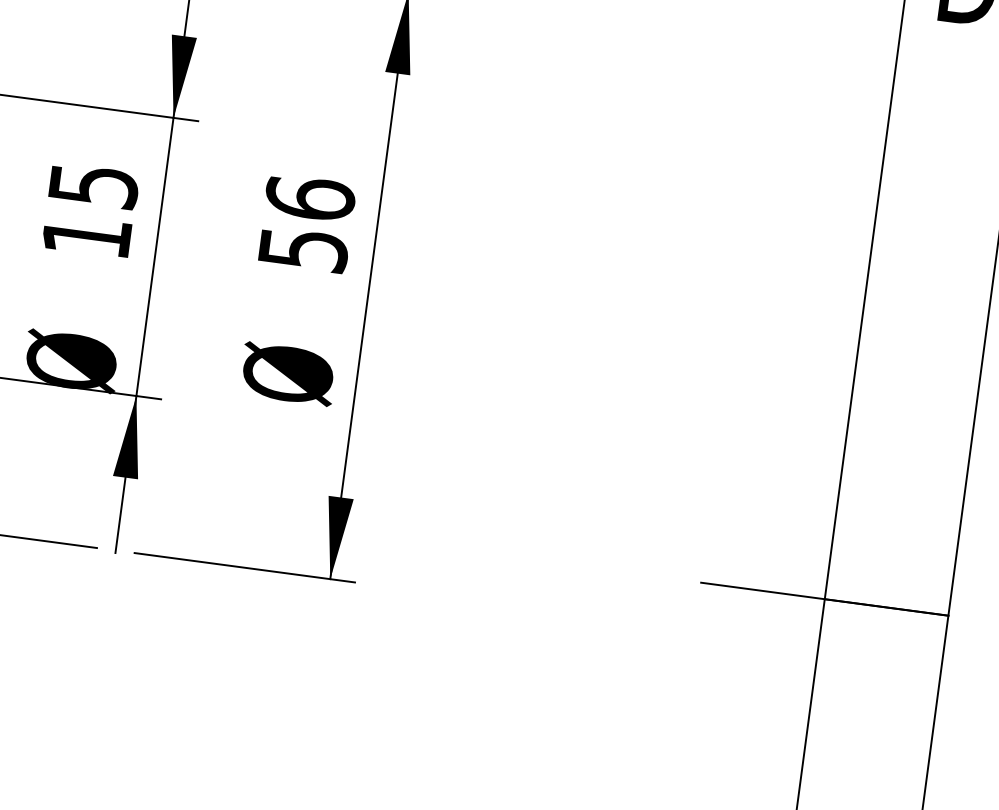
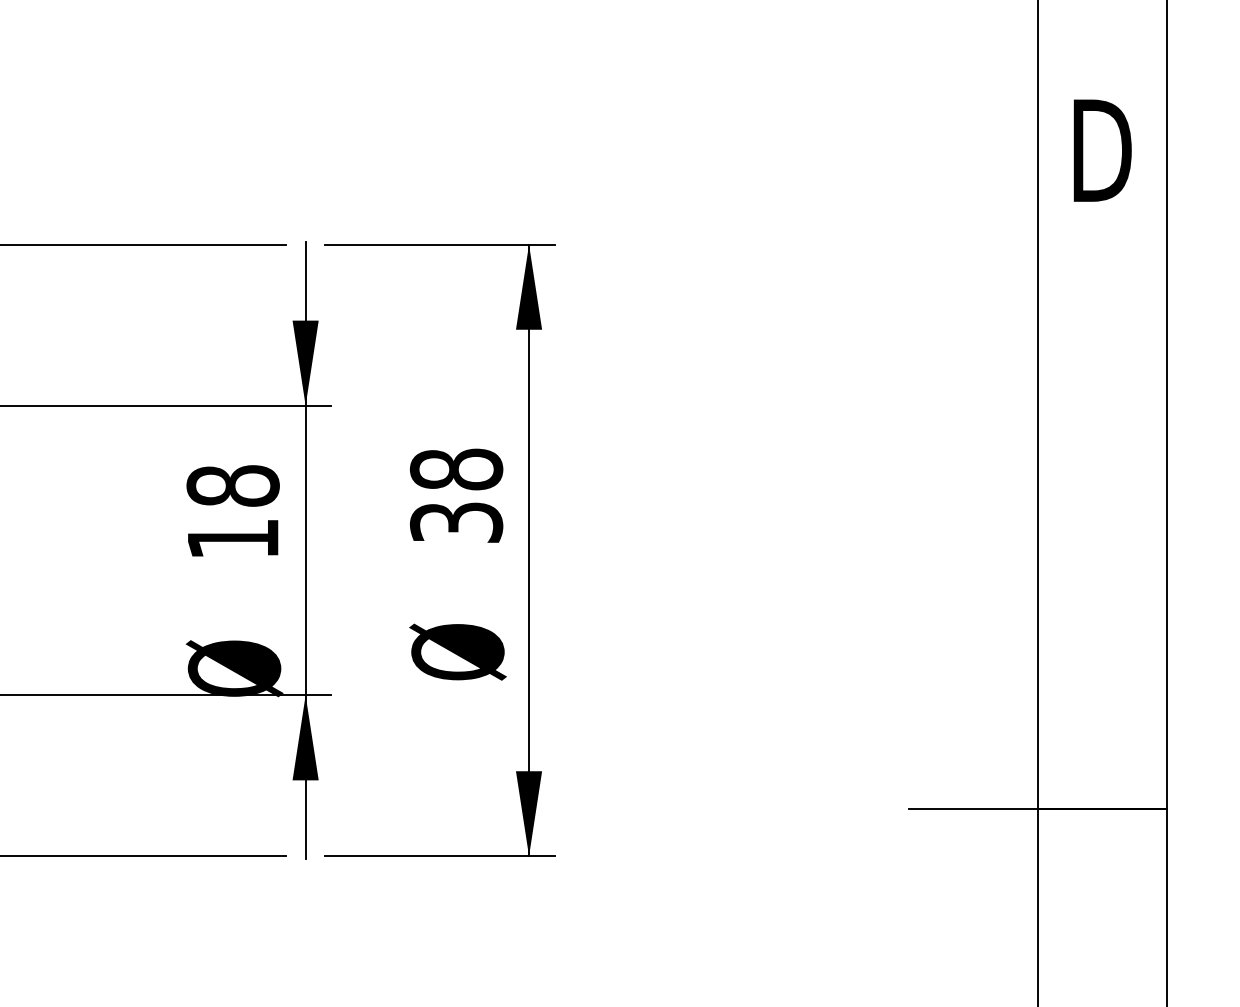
text: (93, 185) -> (232, 485), 15 -> 18
text: (306, 223) -> (456, 495), 56 -> 38

